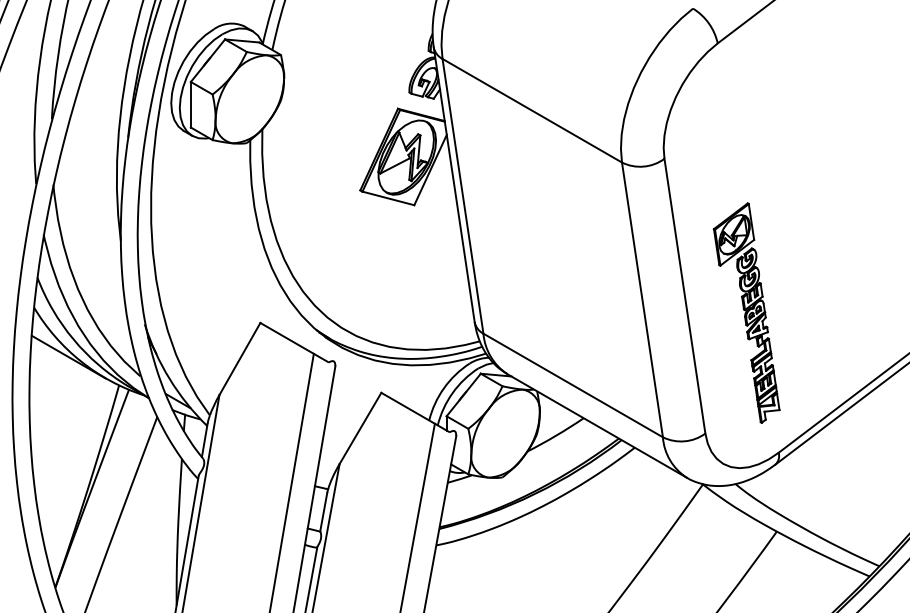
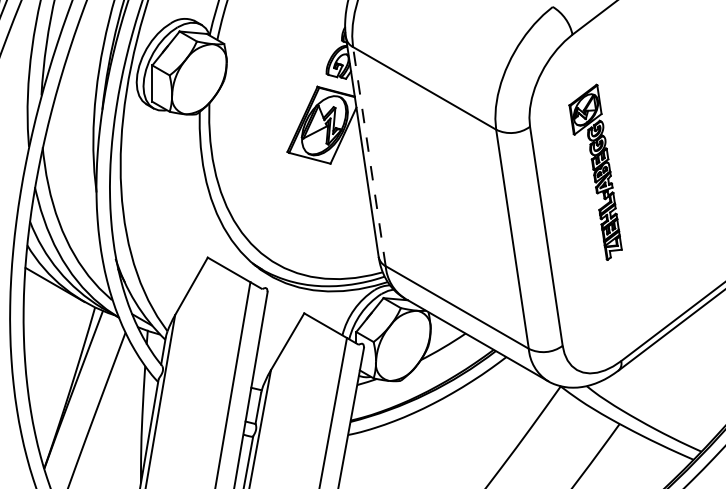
line: (463, 196) -> (369, 156), solid -> dashed
part: (746, 312) -> (595, 171), moved

